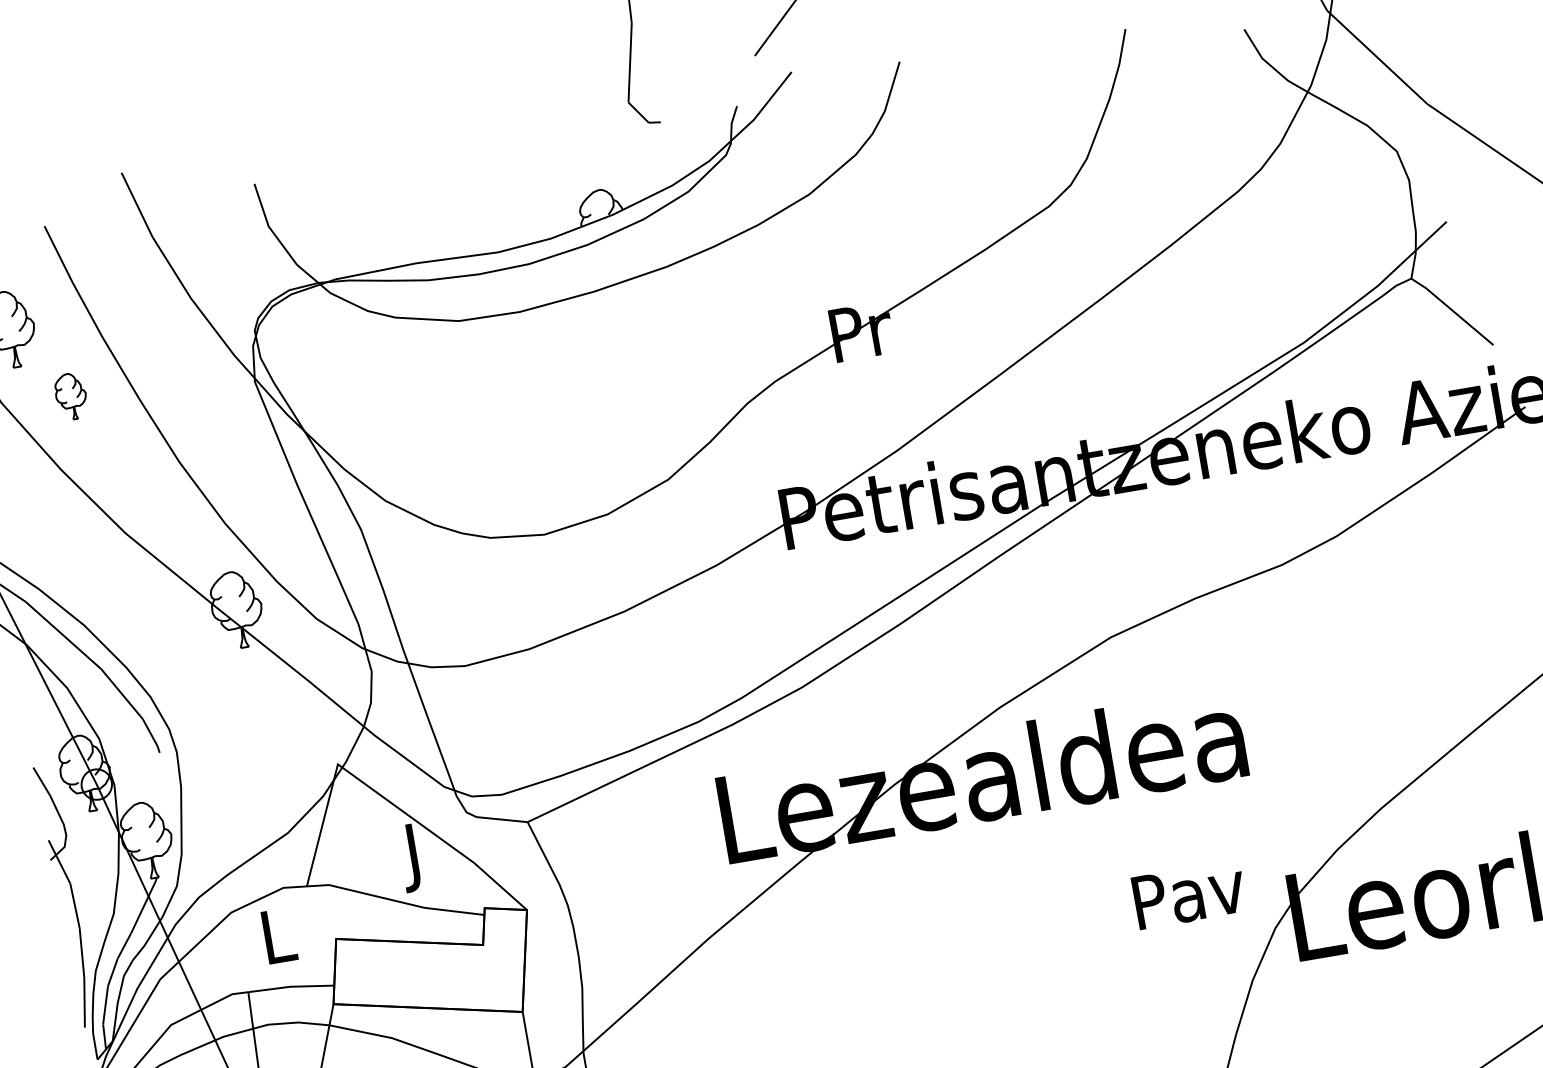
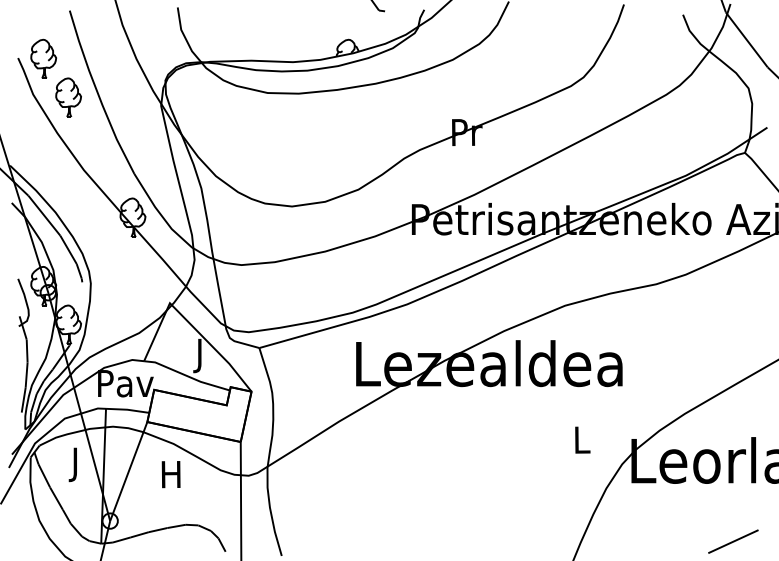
part: (71, 396) -> (68, 97), size x1.67
text: (1189, 894) -> (582, 440), Pav -> L
text: (277, 936) -> (125, 383), L -> Pav

